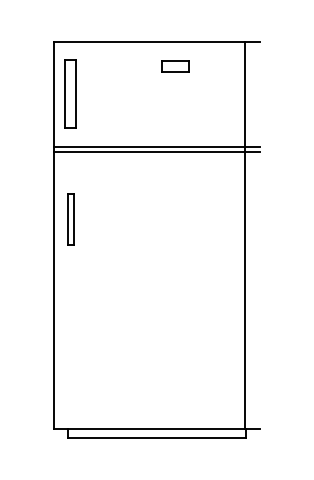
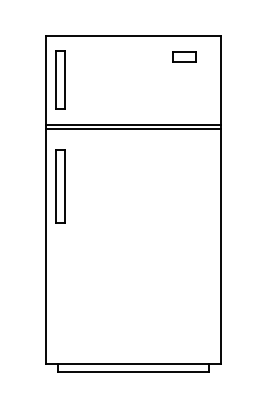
part: (175, 66) -> (184, 56), moved
part: (71, 219) -> (60, 186), size x1.67
line: (245, 235) -> (220, 200), moved

